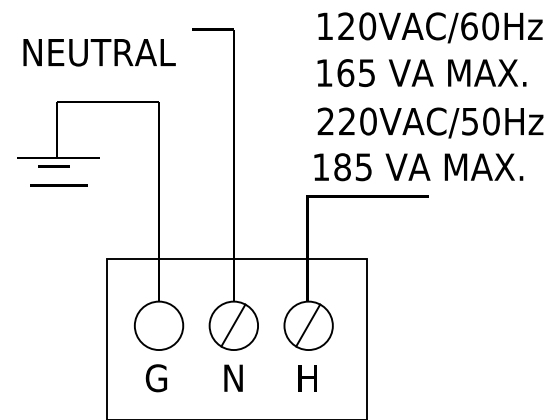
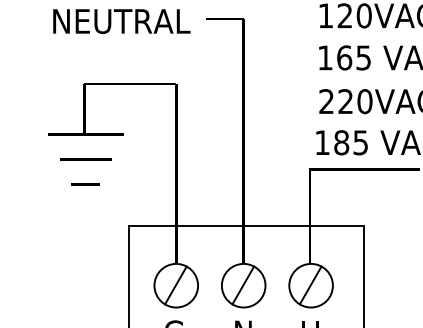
text: (99, 52) -> (121, 21), moved
line: (53, 166) -> (85, 184), moved
line: (158, 325) -> (175, 285), added

